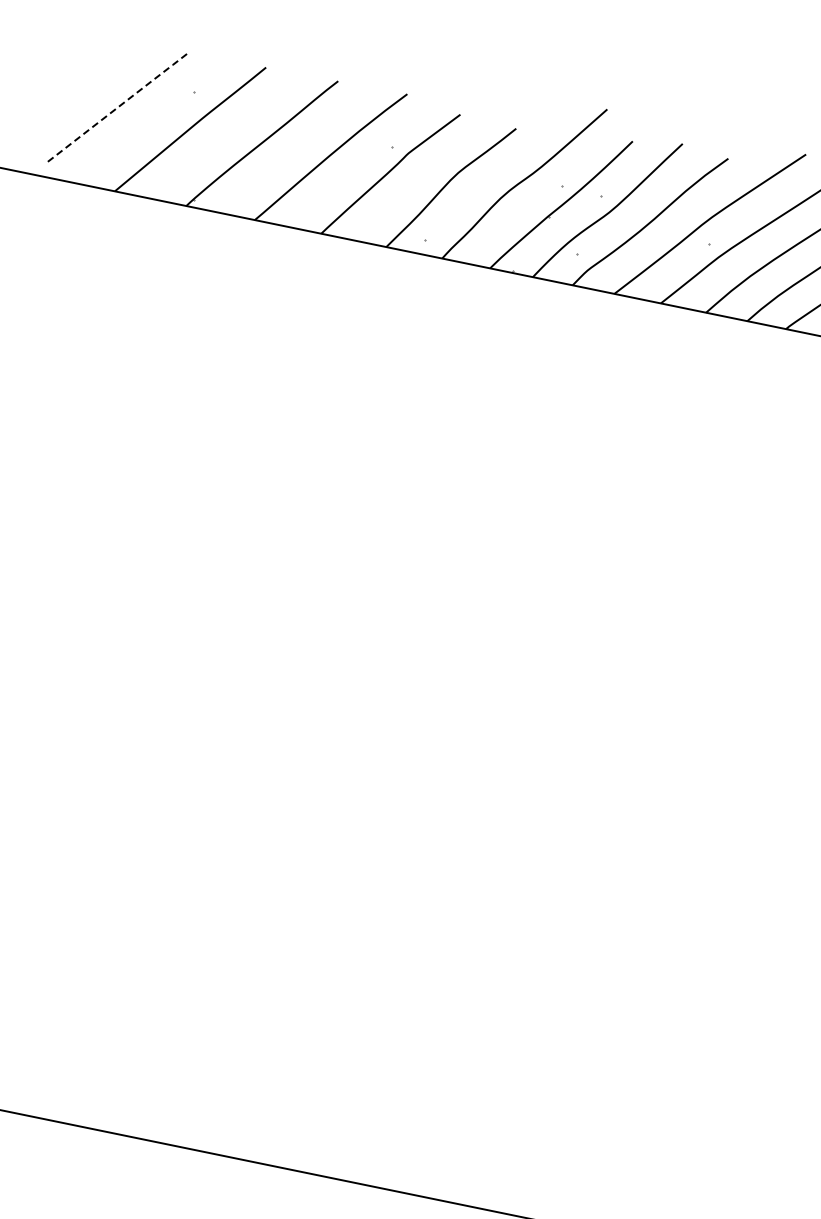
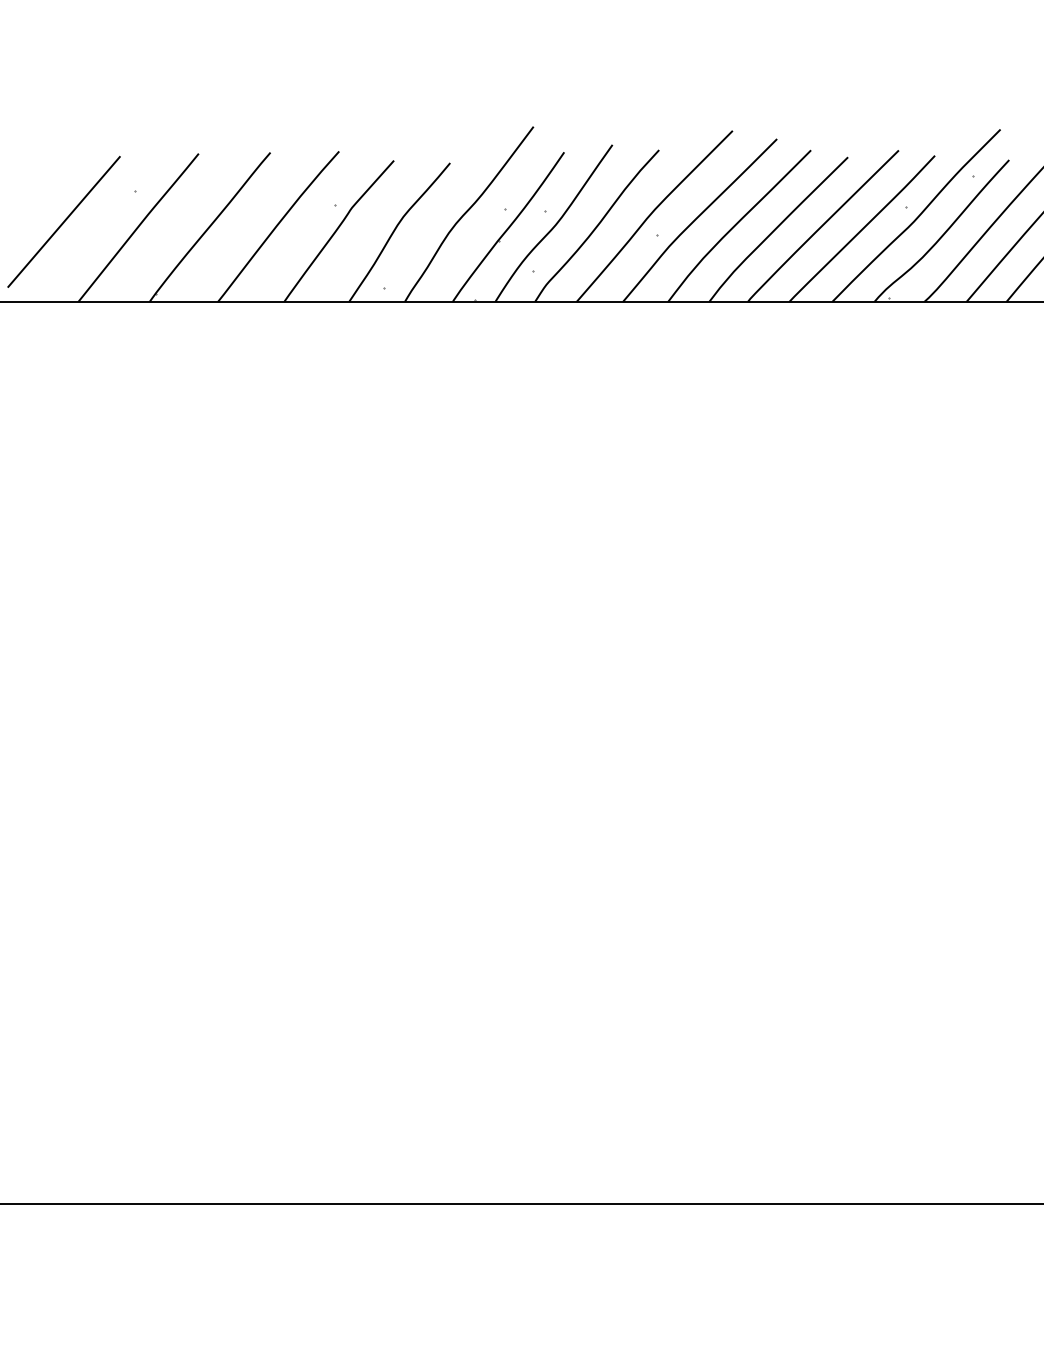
line: (117, 107) -> (64, 221), dashed -> solid

